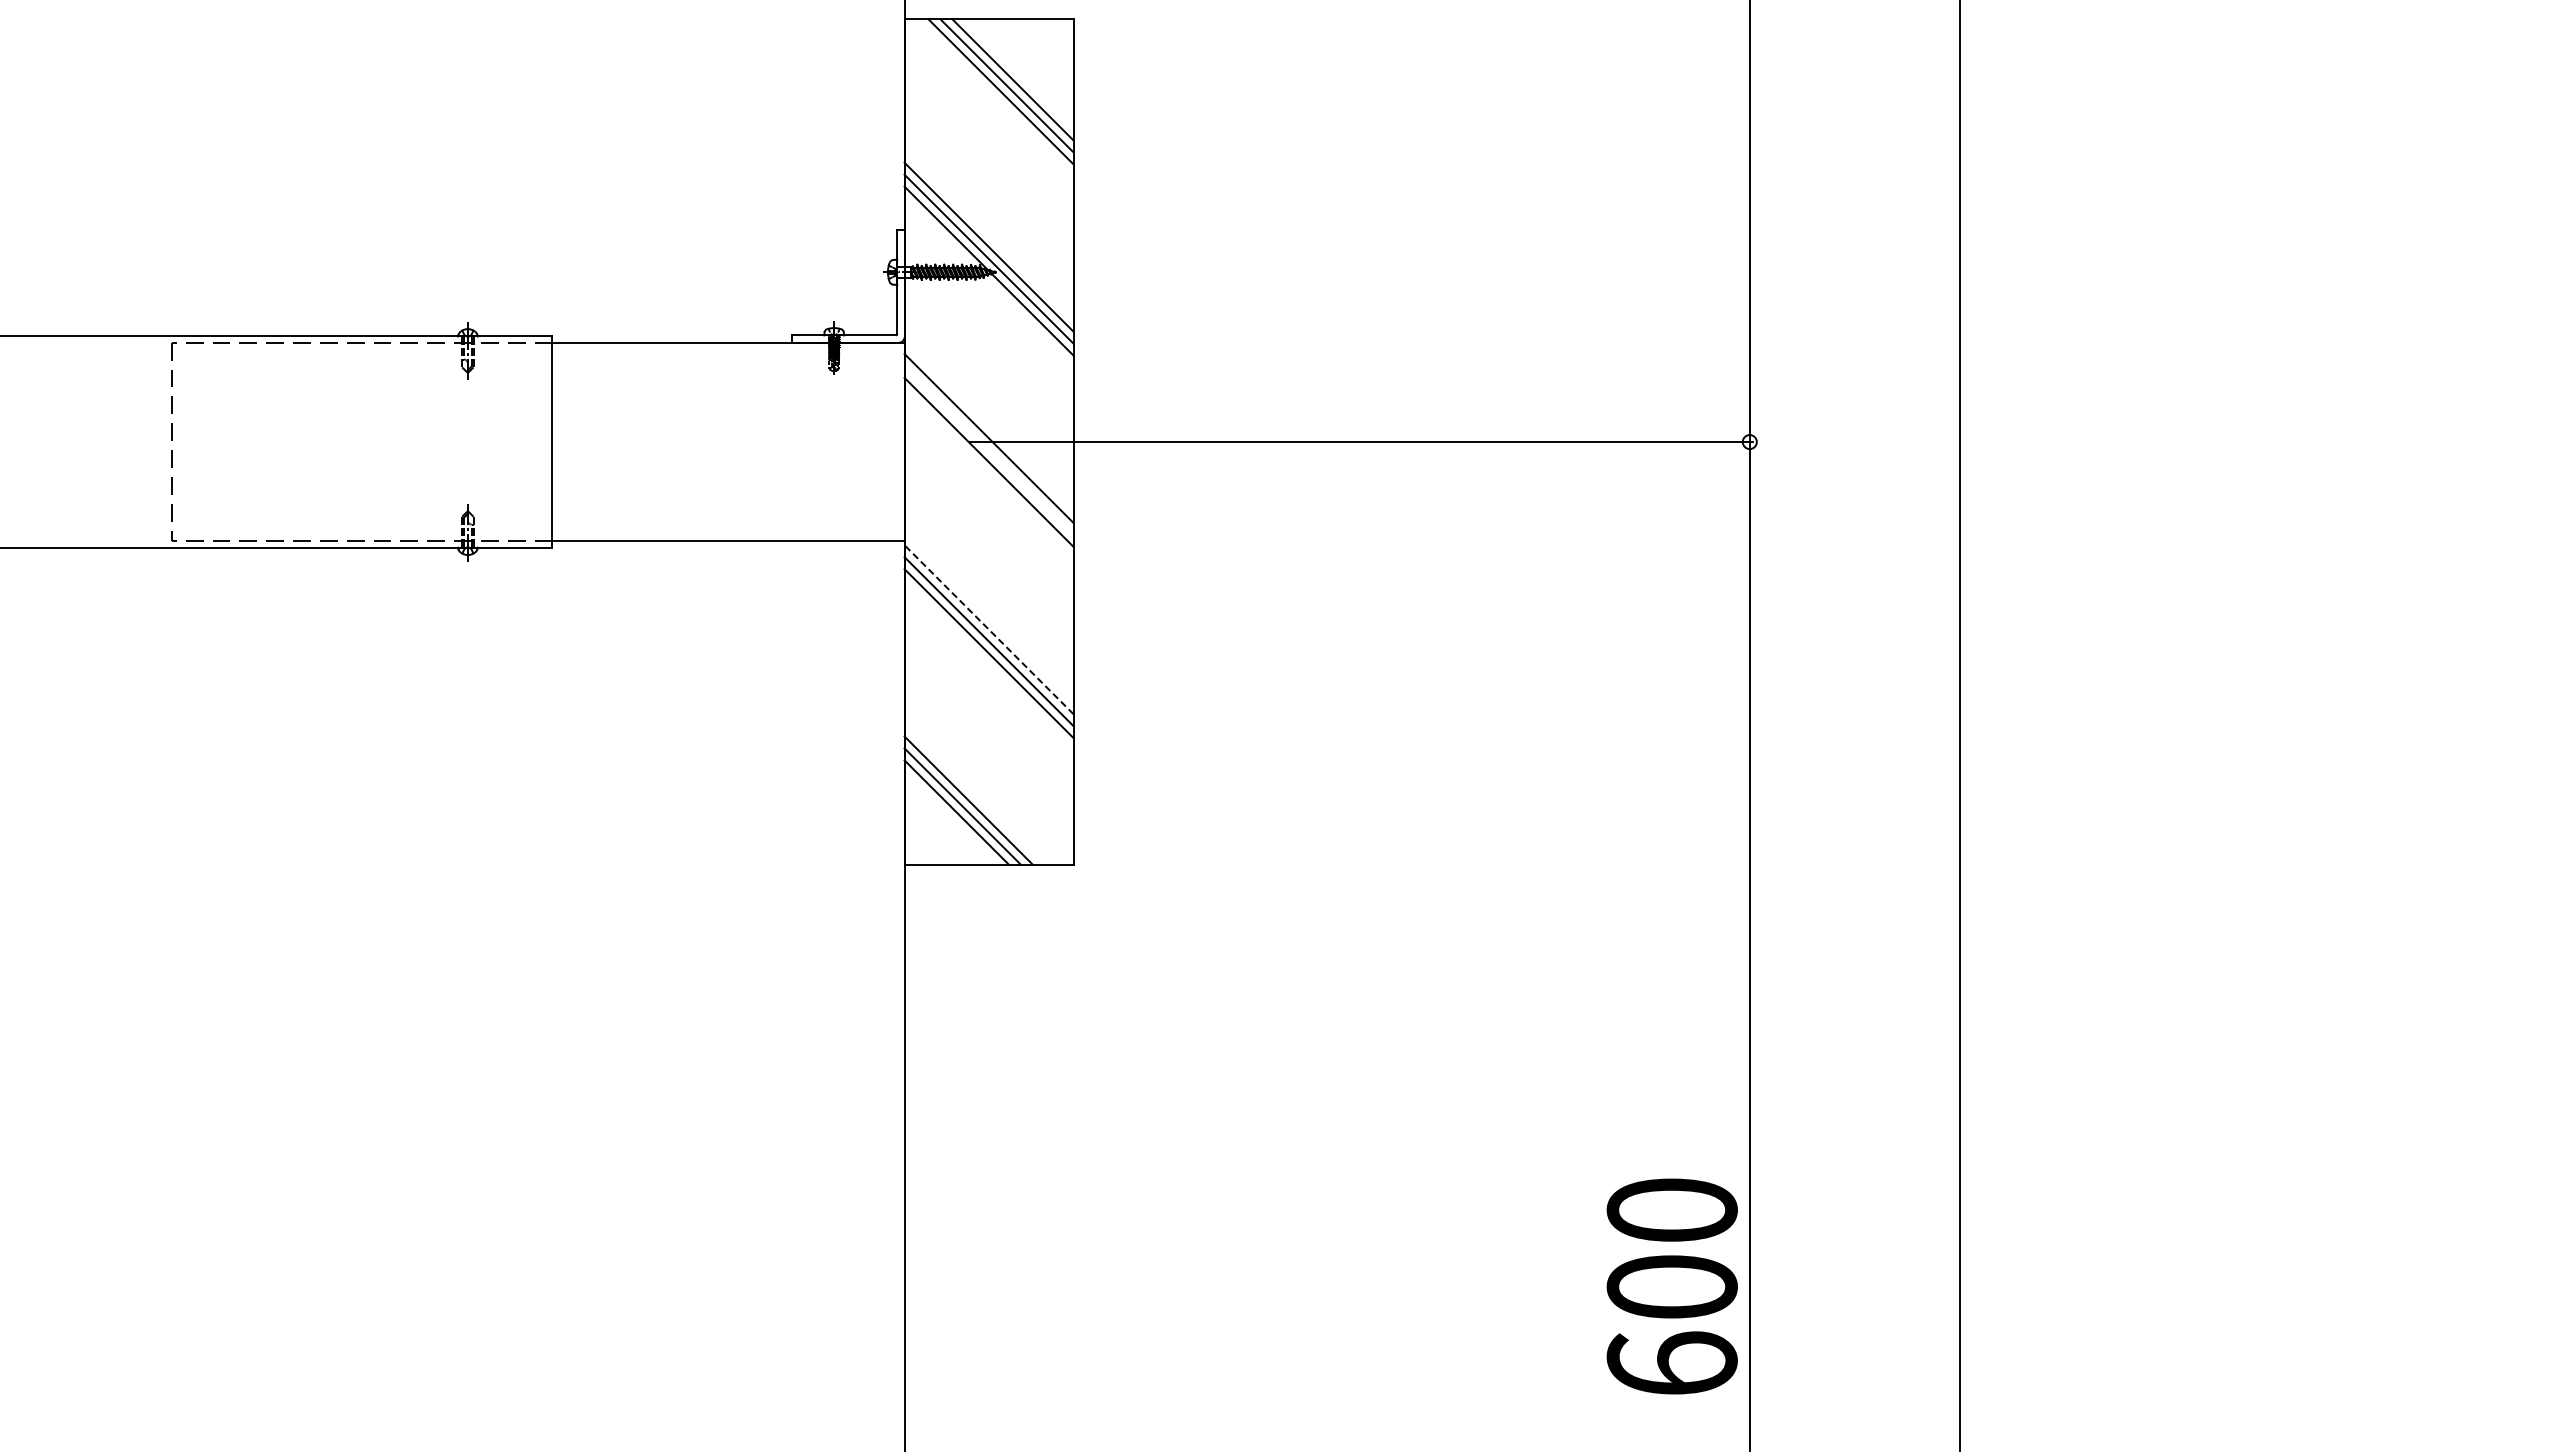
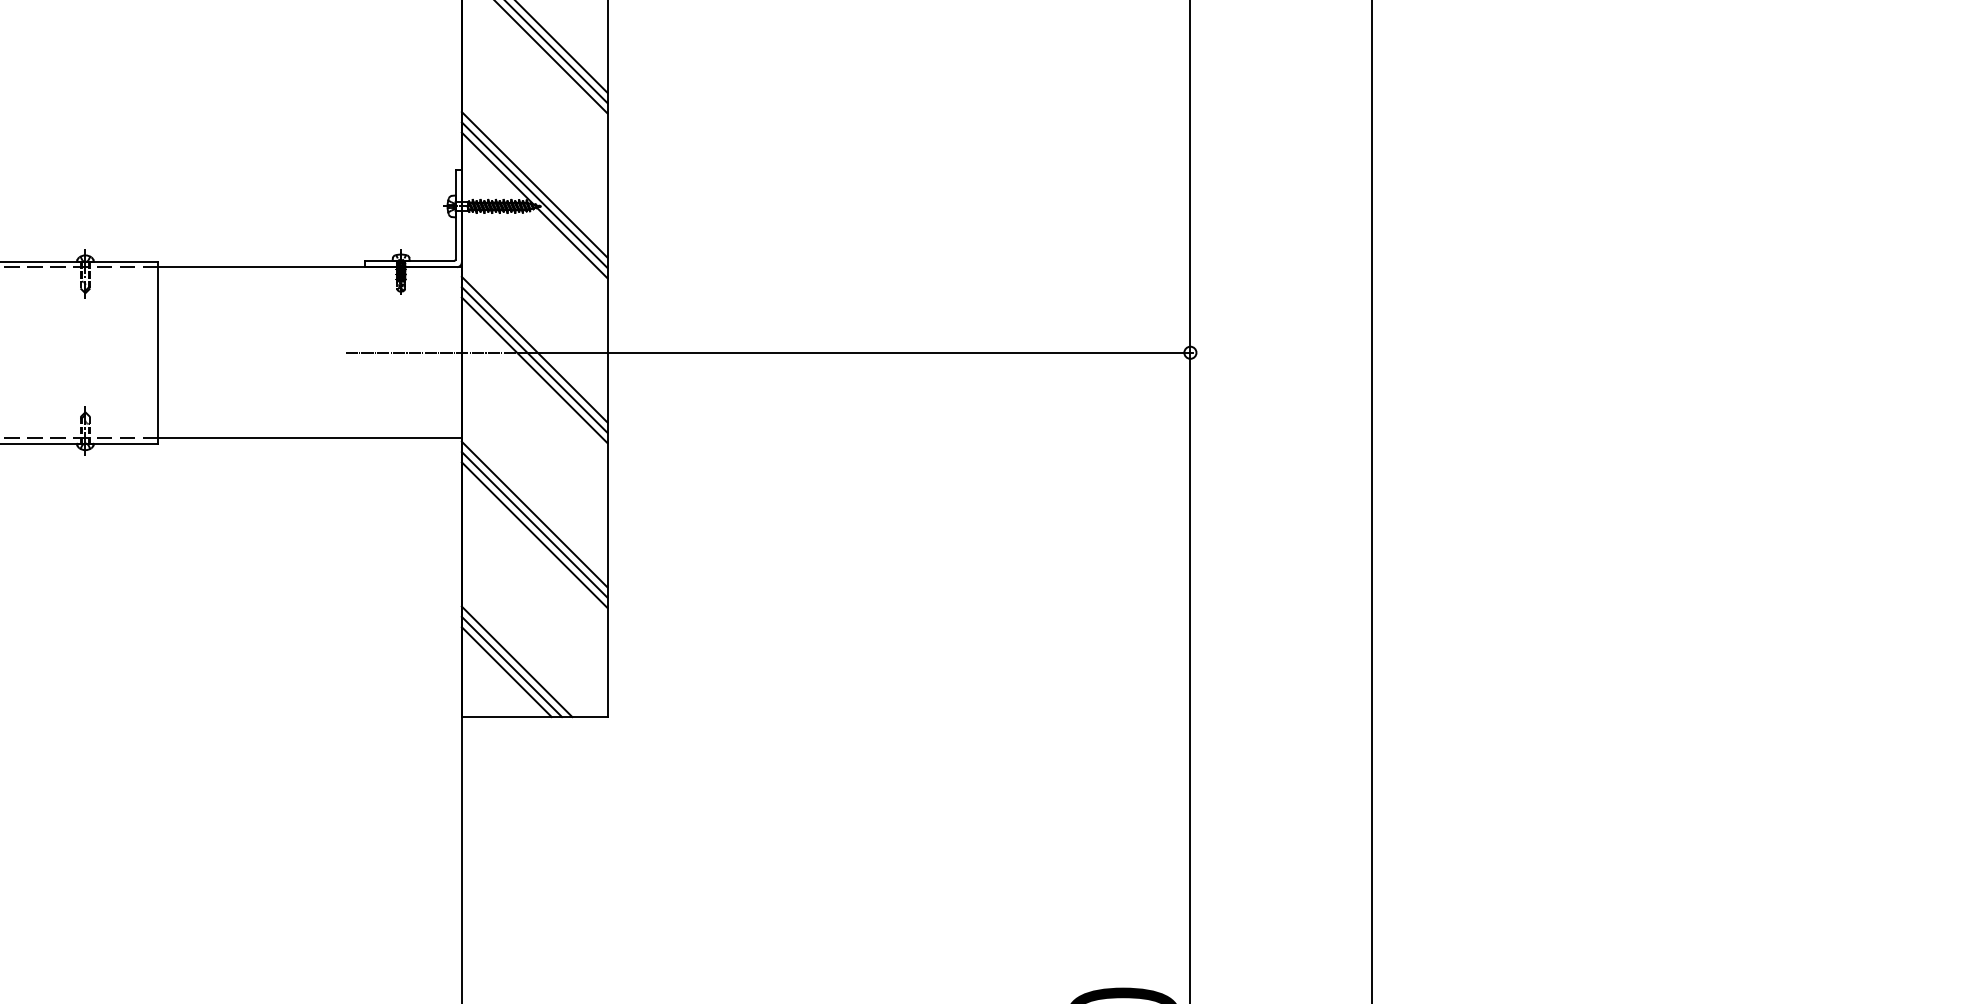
line: (867, 442) -> (429, 353), added
line: (988, 450) -> (534, 360), added
line: (989, 629) -> (535, 514), dashed -> solid

